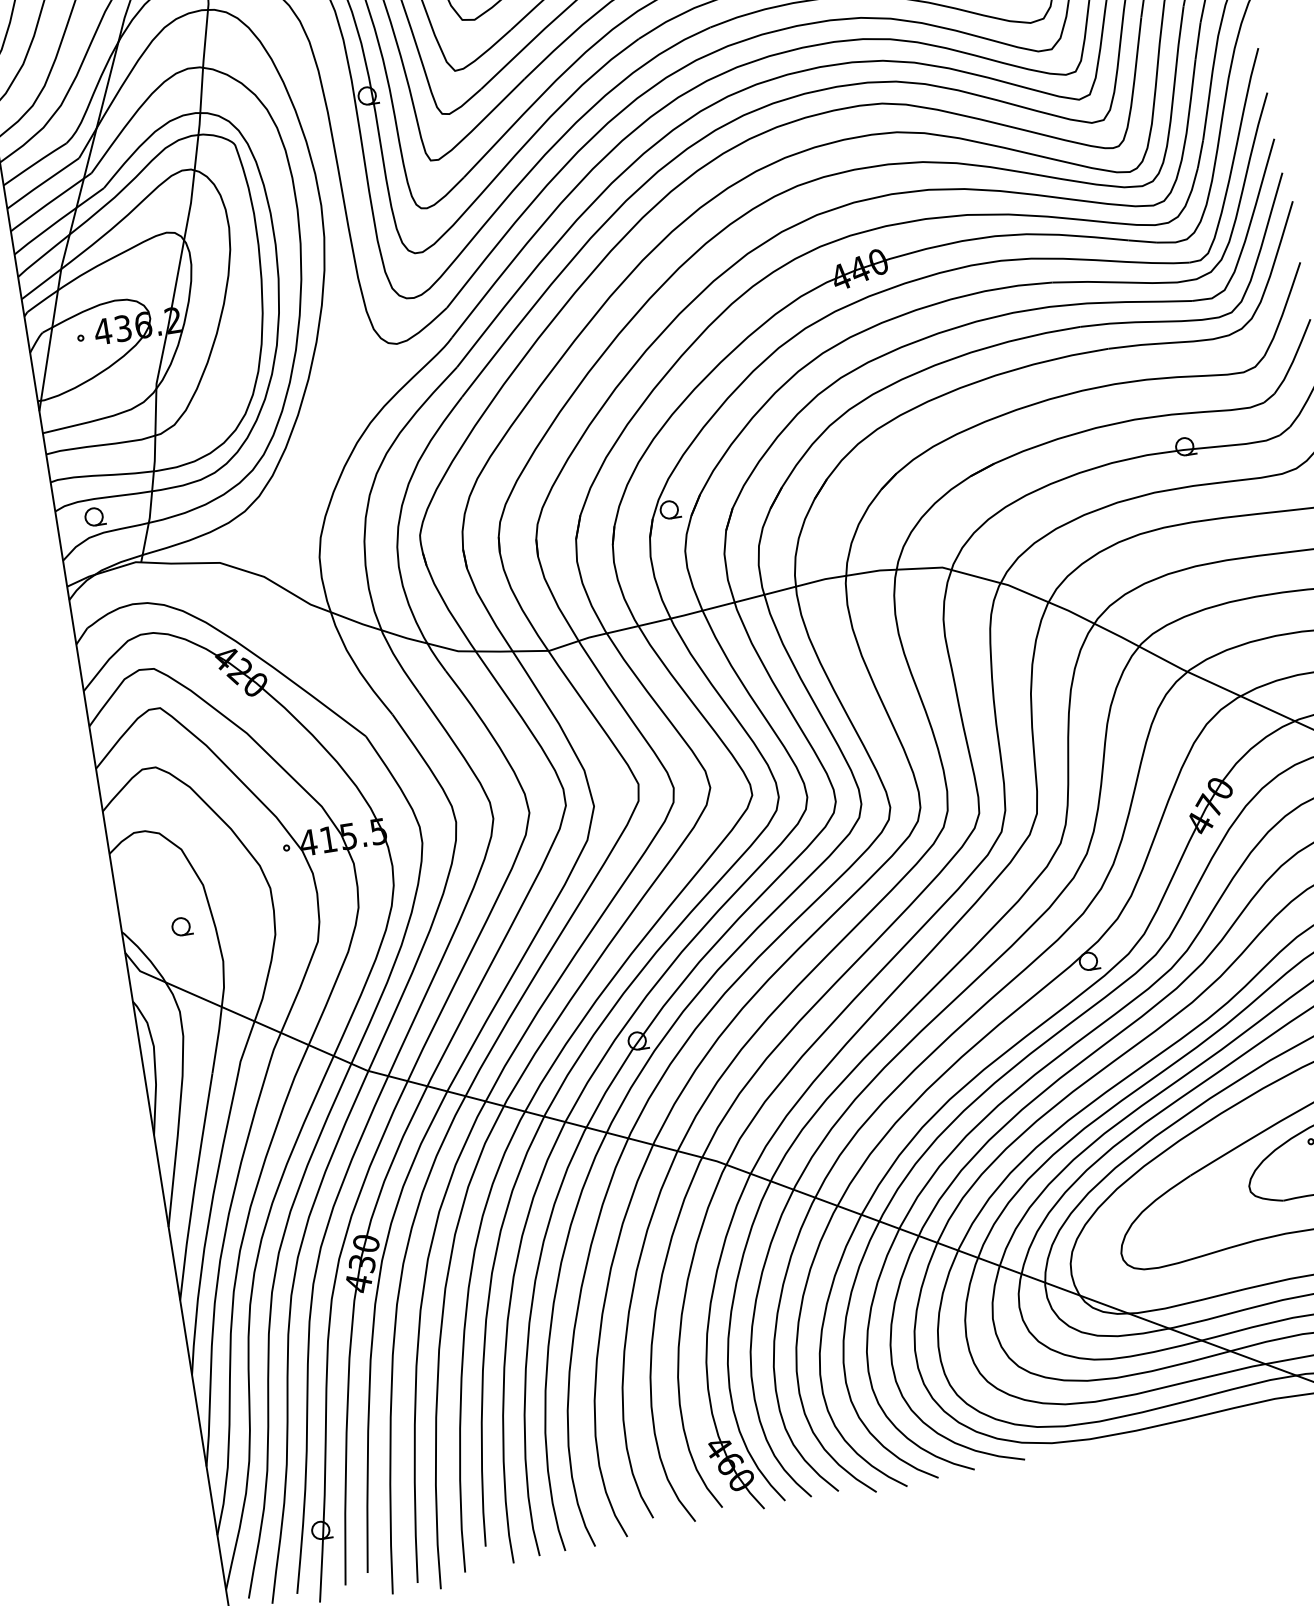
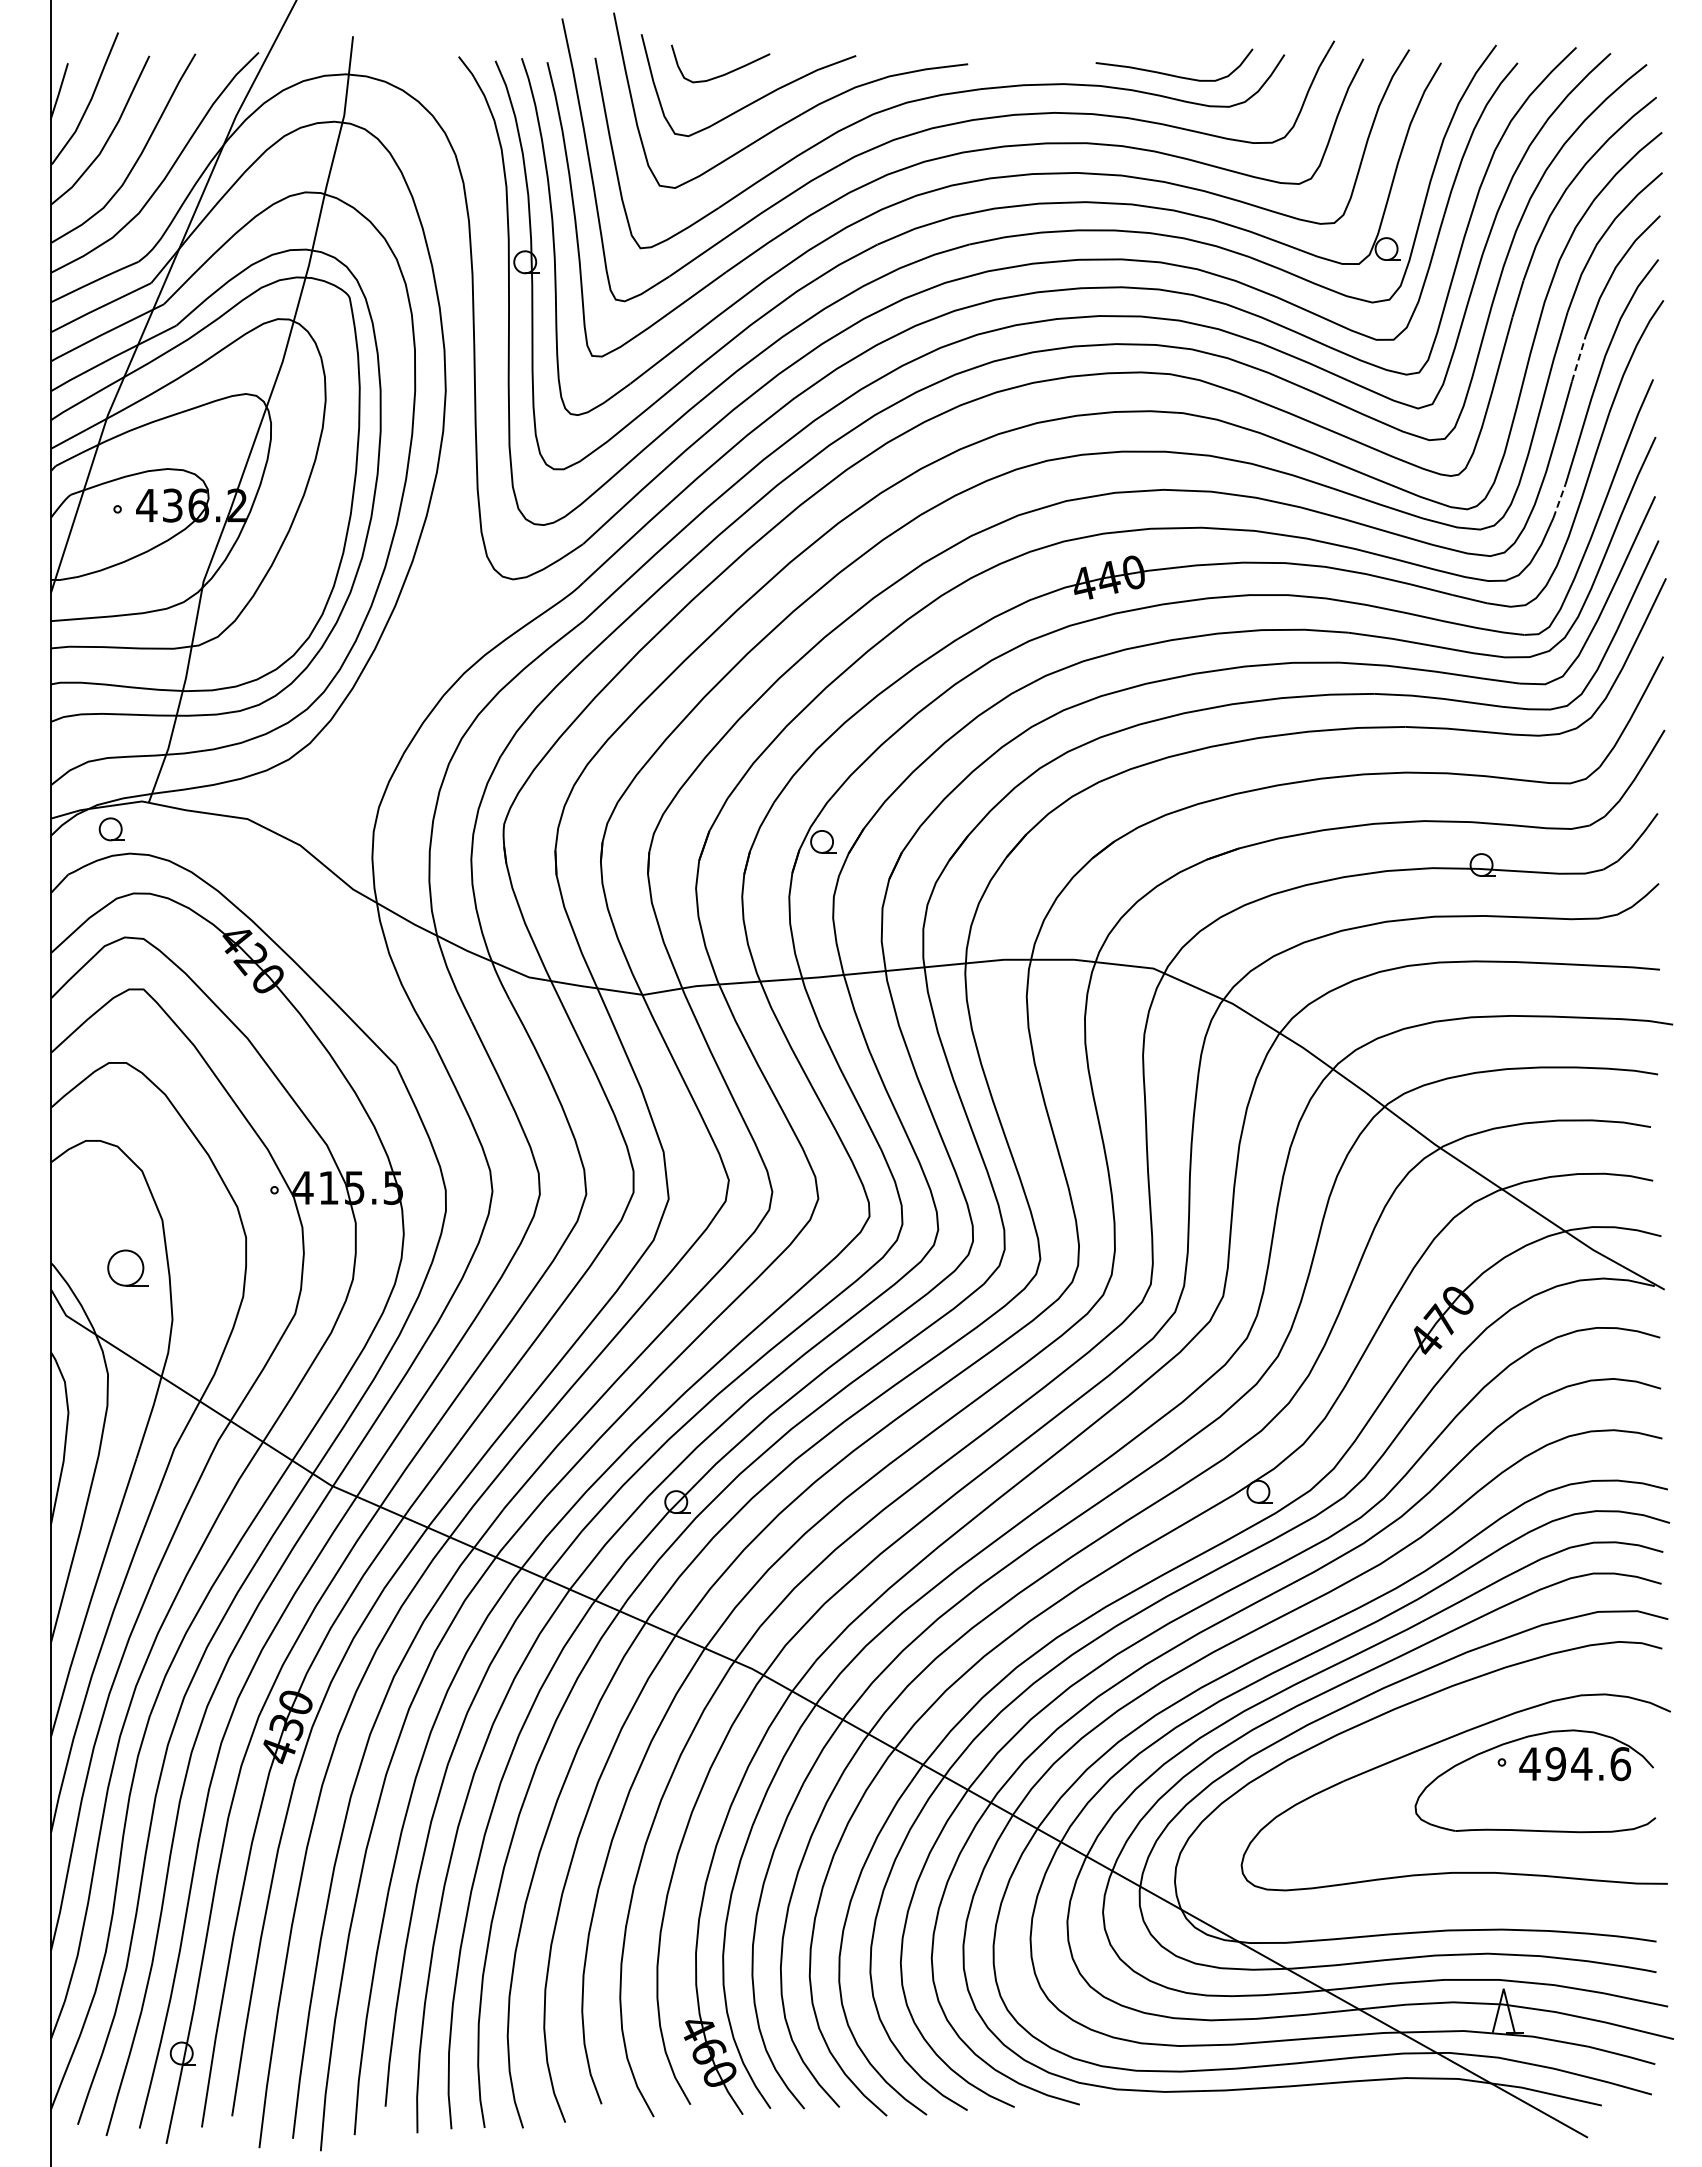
line: (1197, 41) -> (1578, 358), solid -> dashed
line: (1200, 153) -> (1559, 500), solid -> dashed
part: (94, 516) -> (111, 829), moved
part: (181, 926) -> (127, 1267), size x1.6

